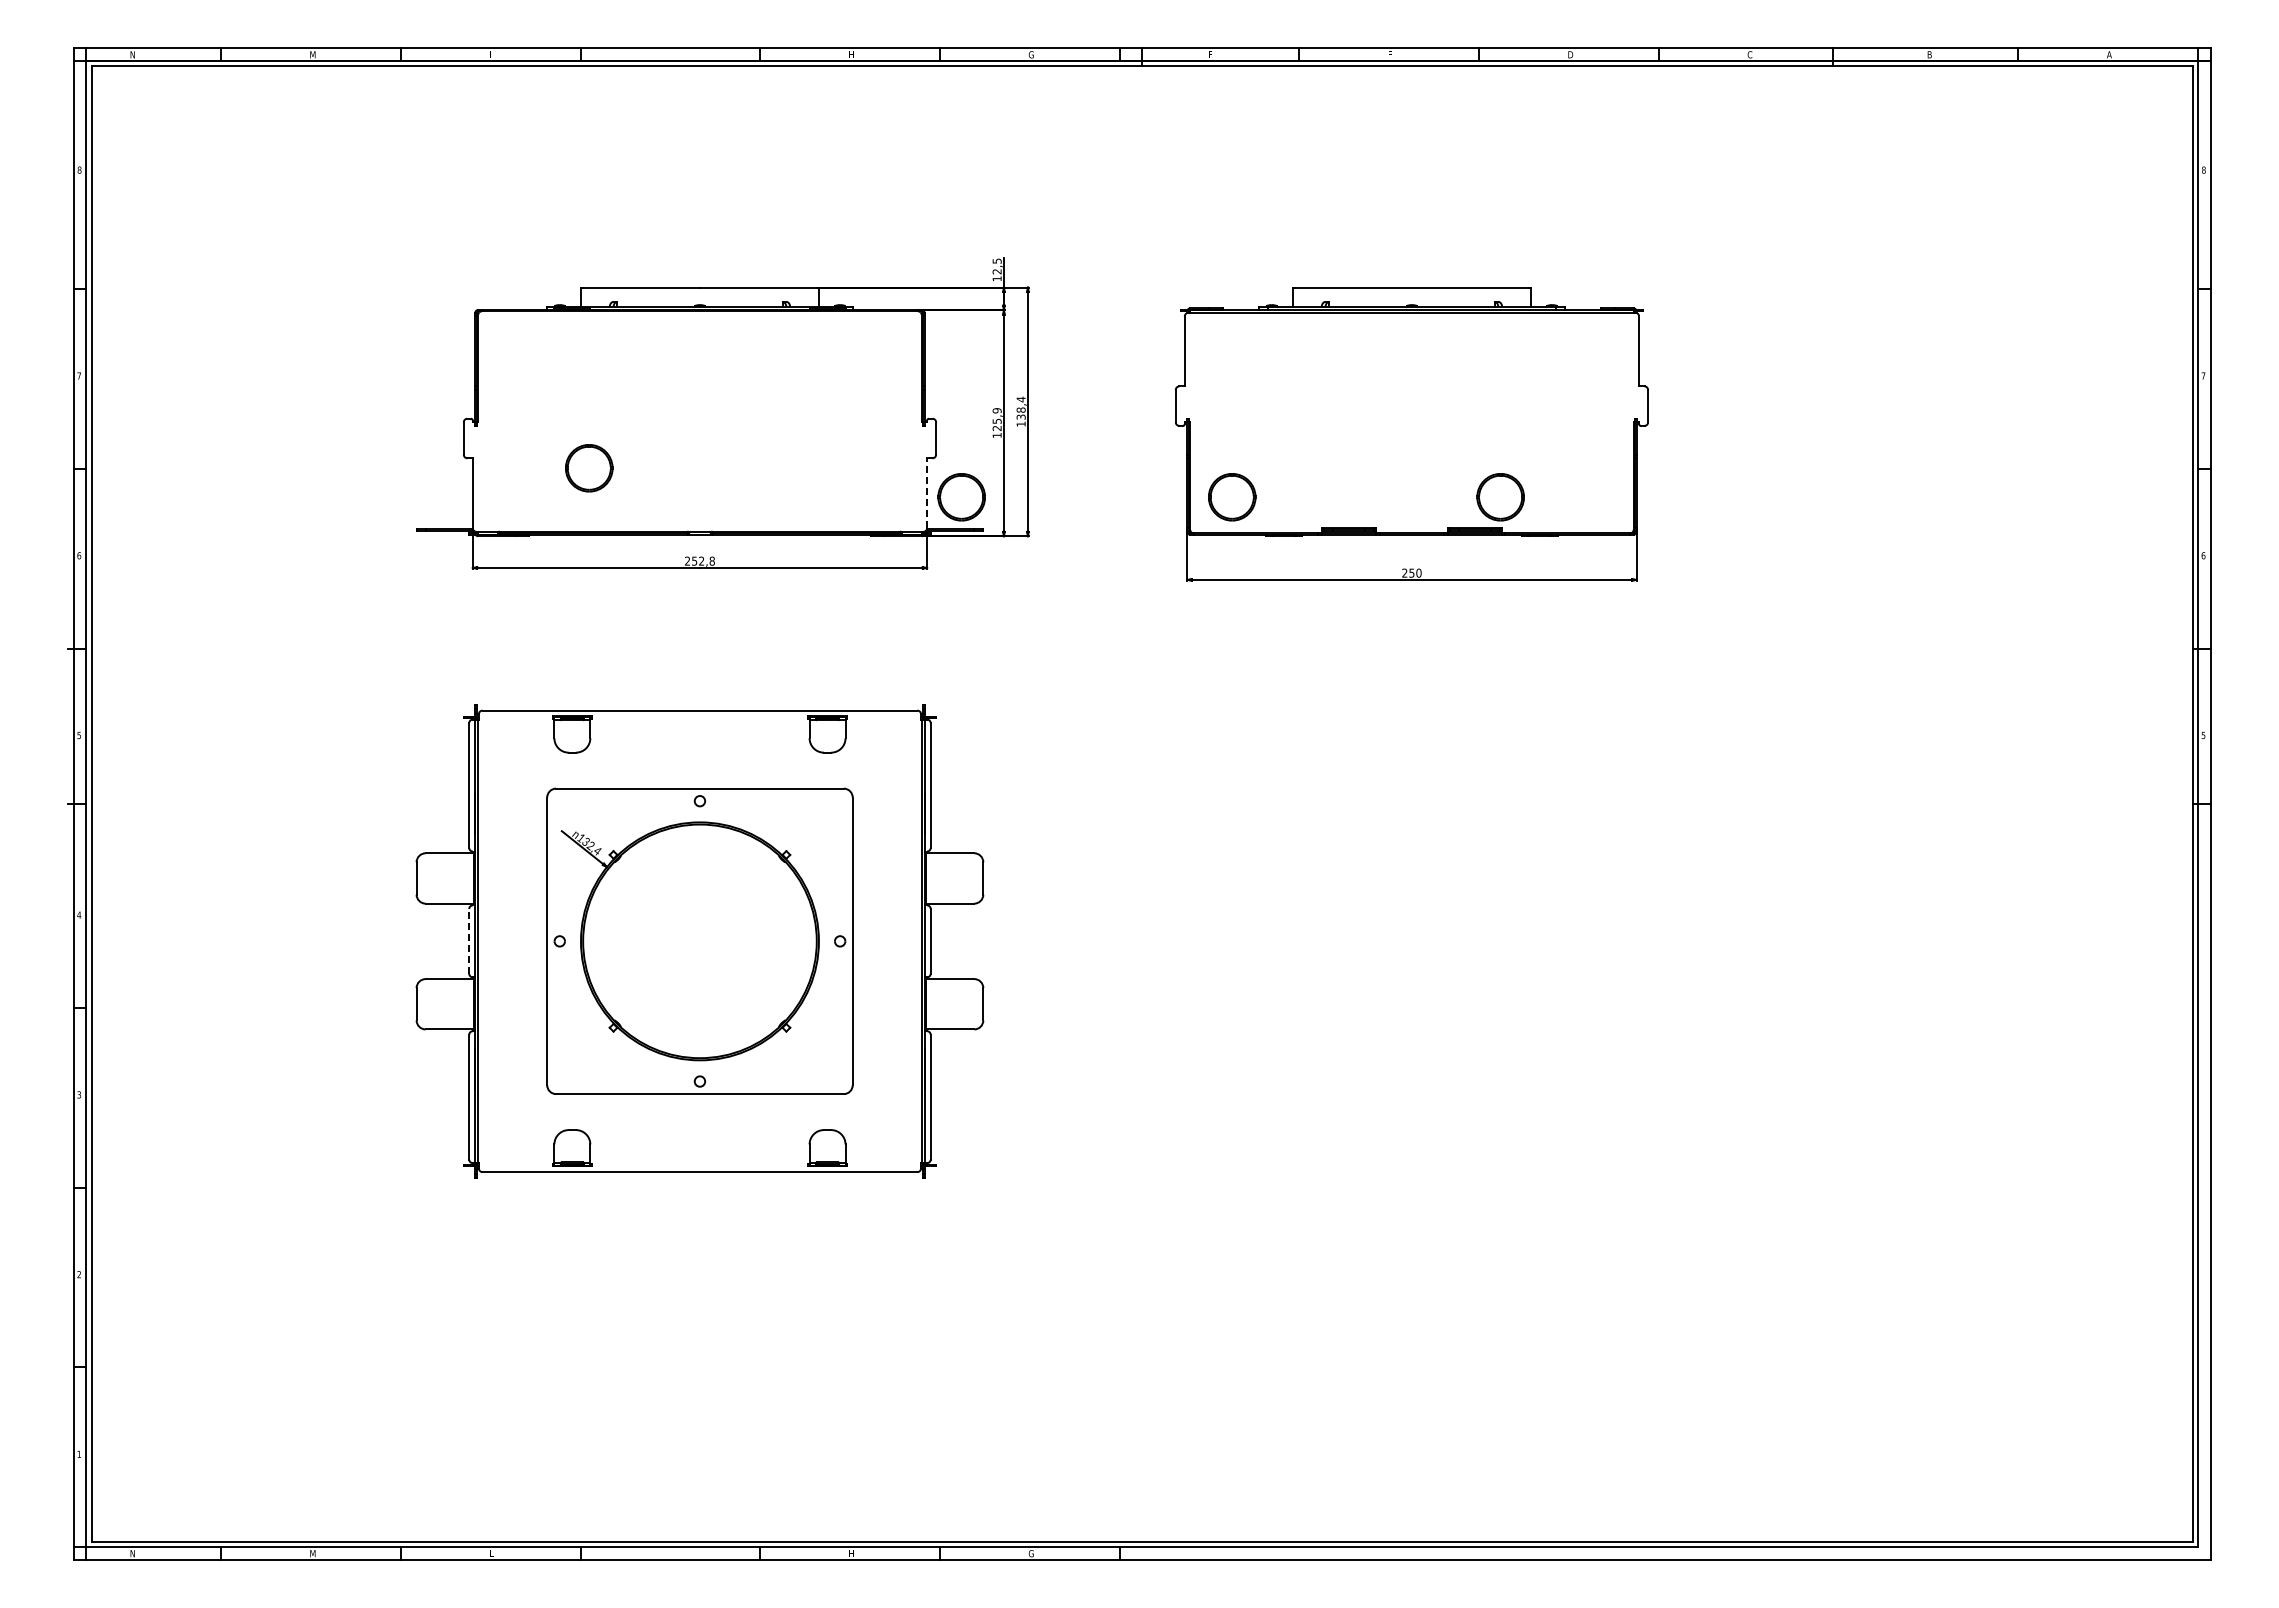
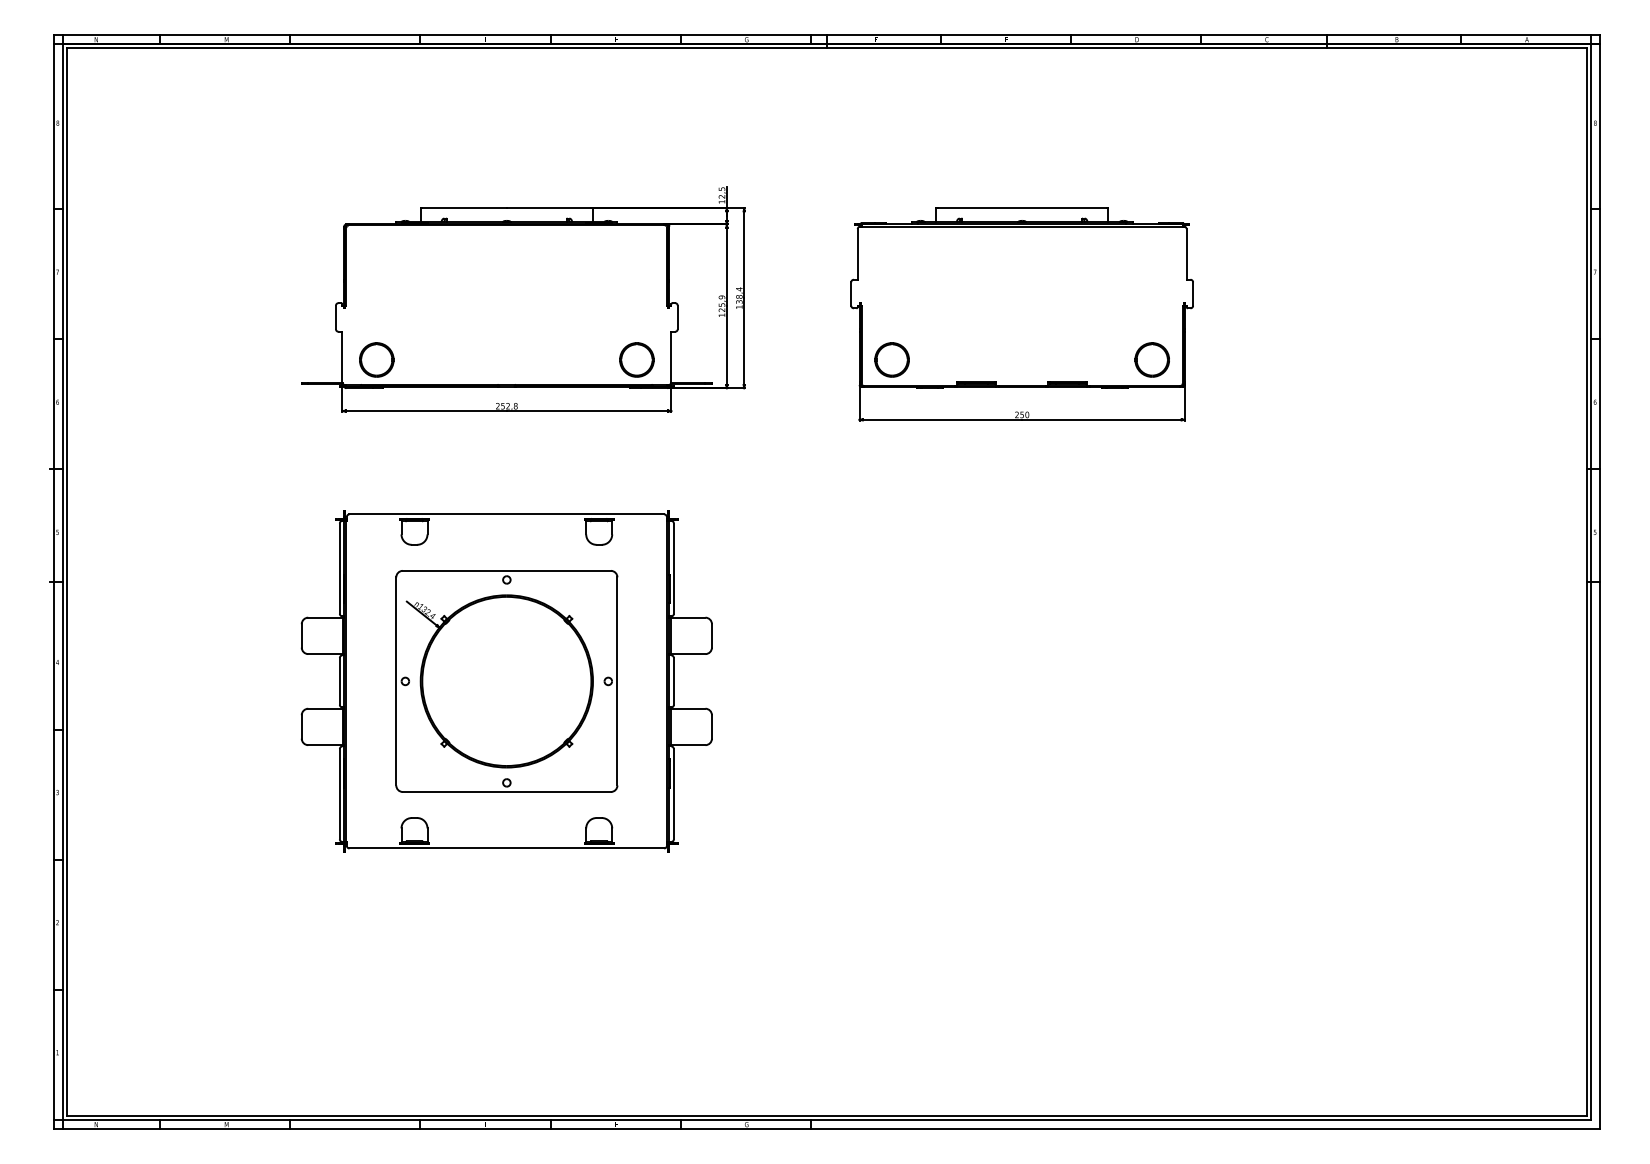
part: (589, 468) -> (376, 360), moved
line: (927, 493) -> (671, 357), dashed -> solid
part: (961, 497) -> (636, 360), moved
part: (1500, 497) -> (1152, 360), moved
line: (469, 940) -> (340, 680), dashed -> solid

